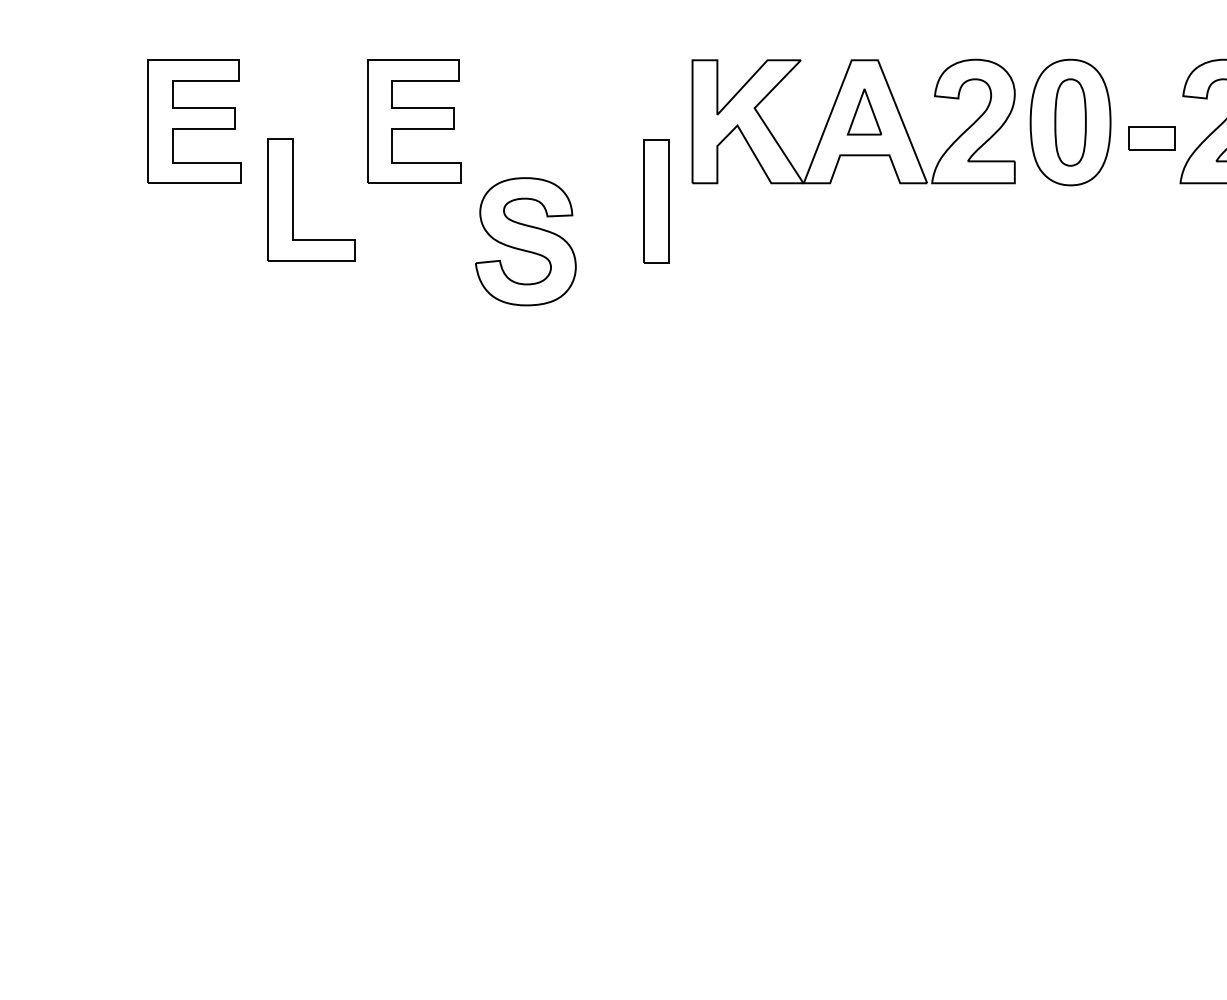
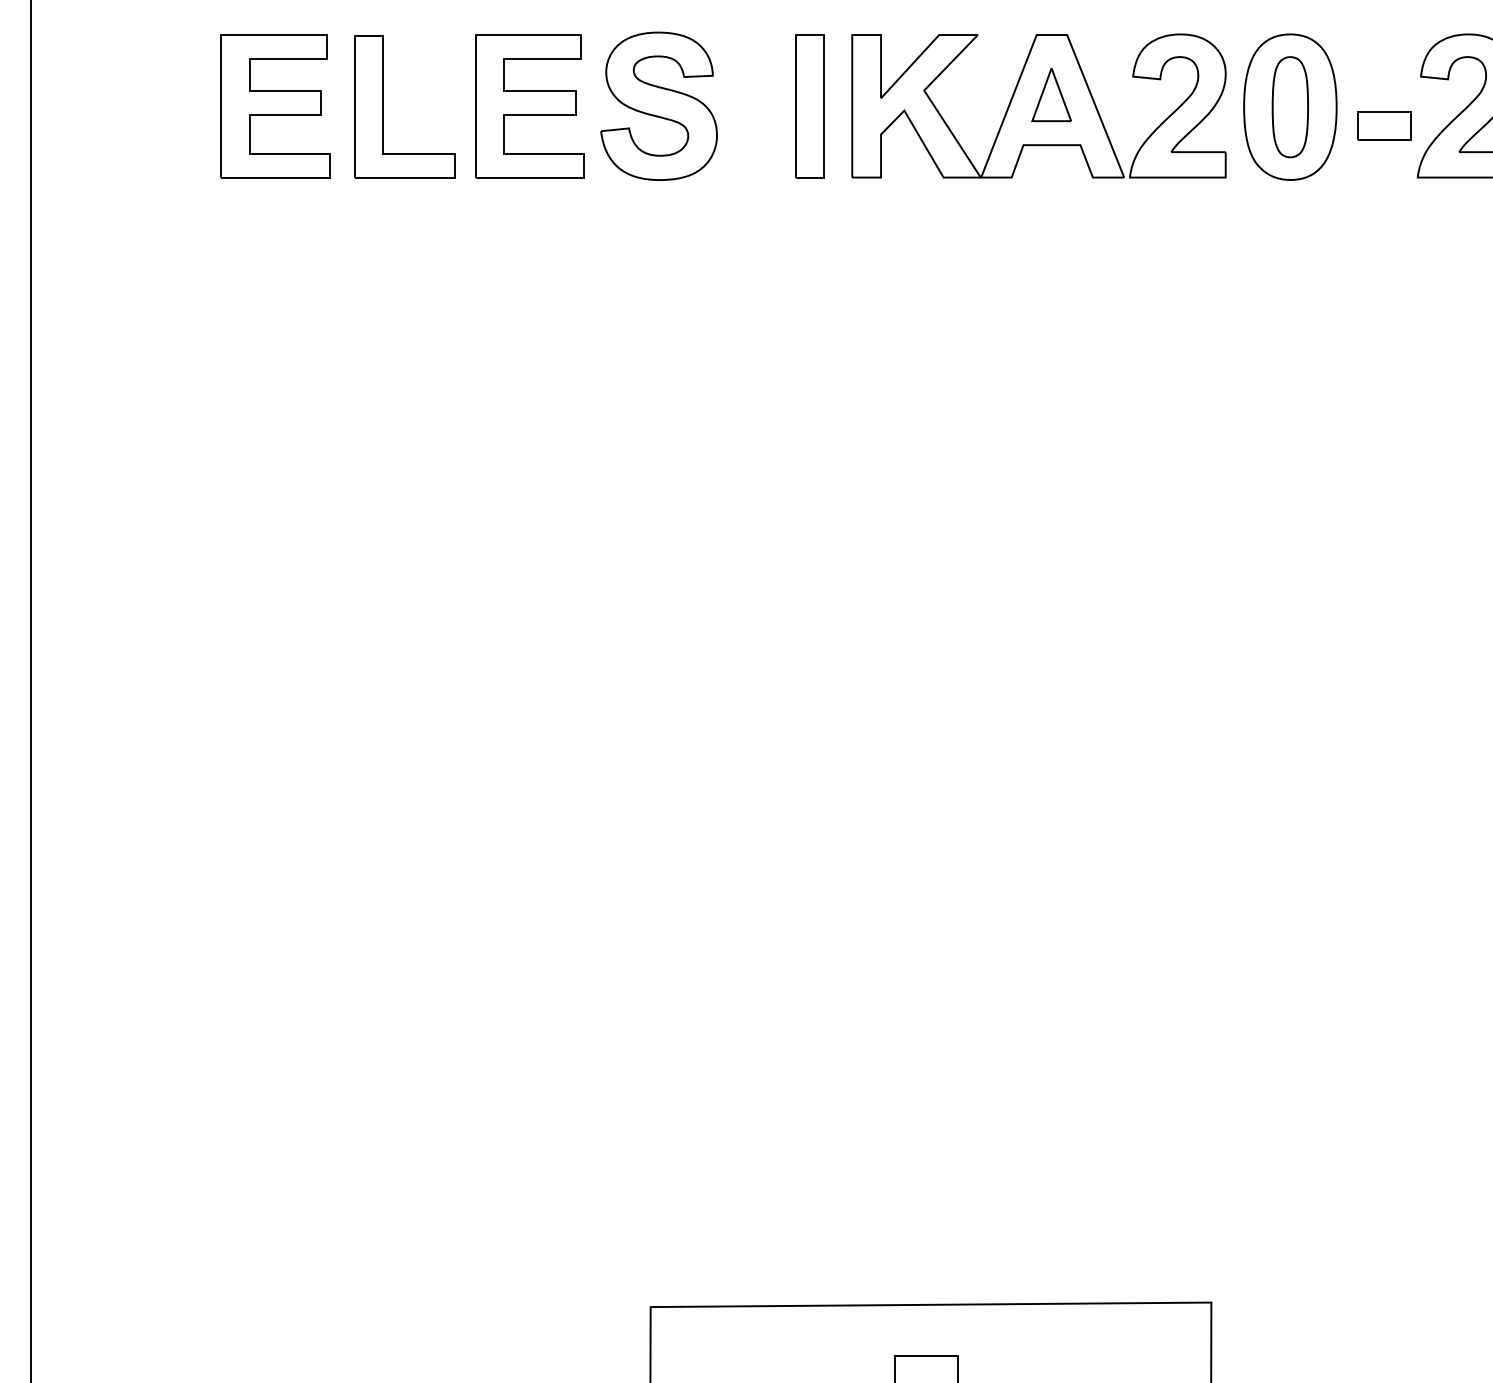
part: (293, 199) -> (383, 106), moved
part: (655, 201) -> (809, 106), moved
part: (525, 241) -> (658, 105), moved

